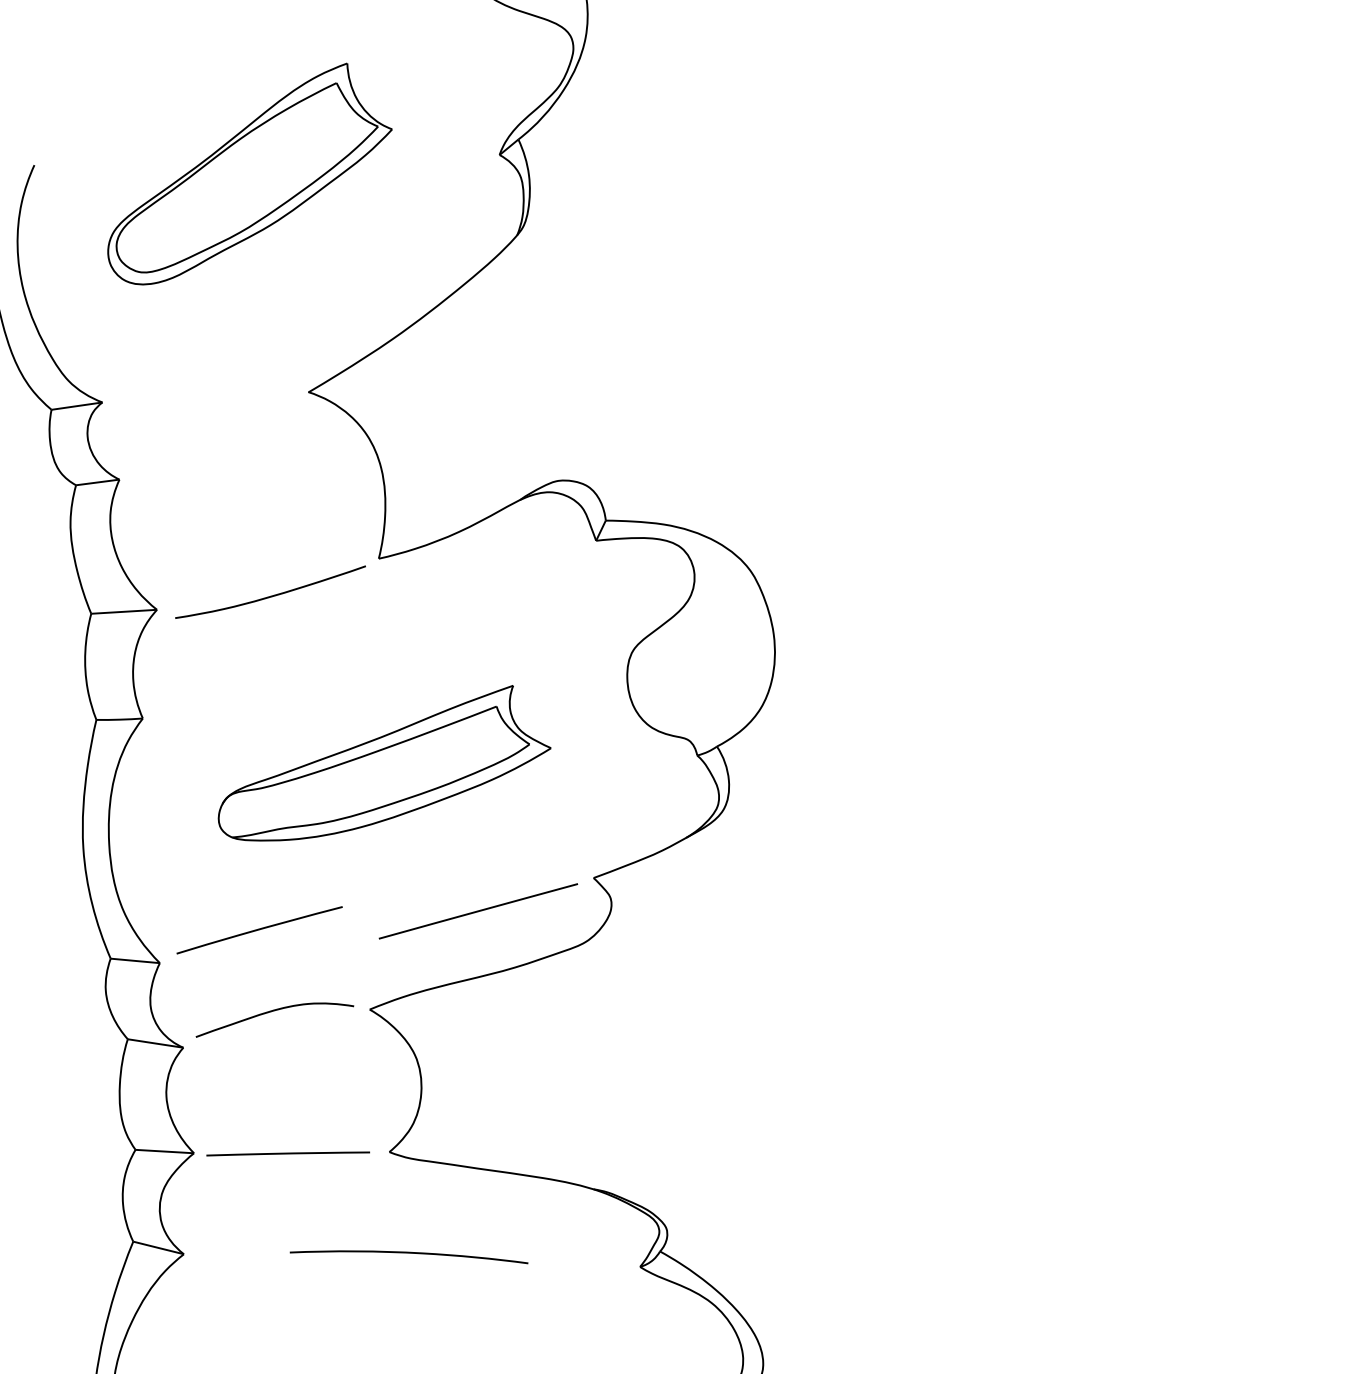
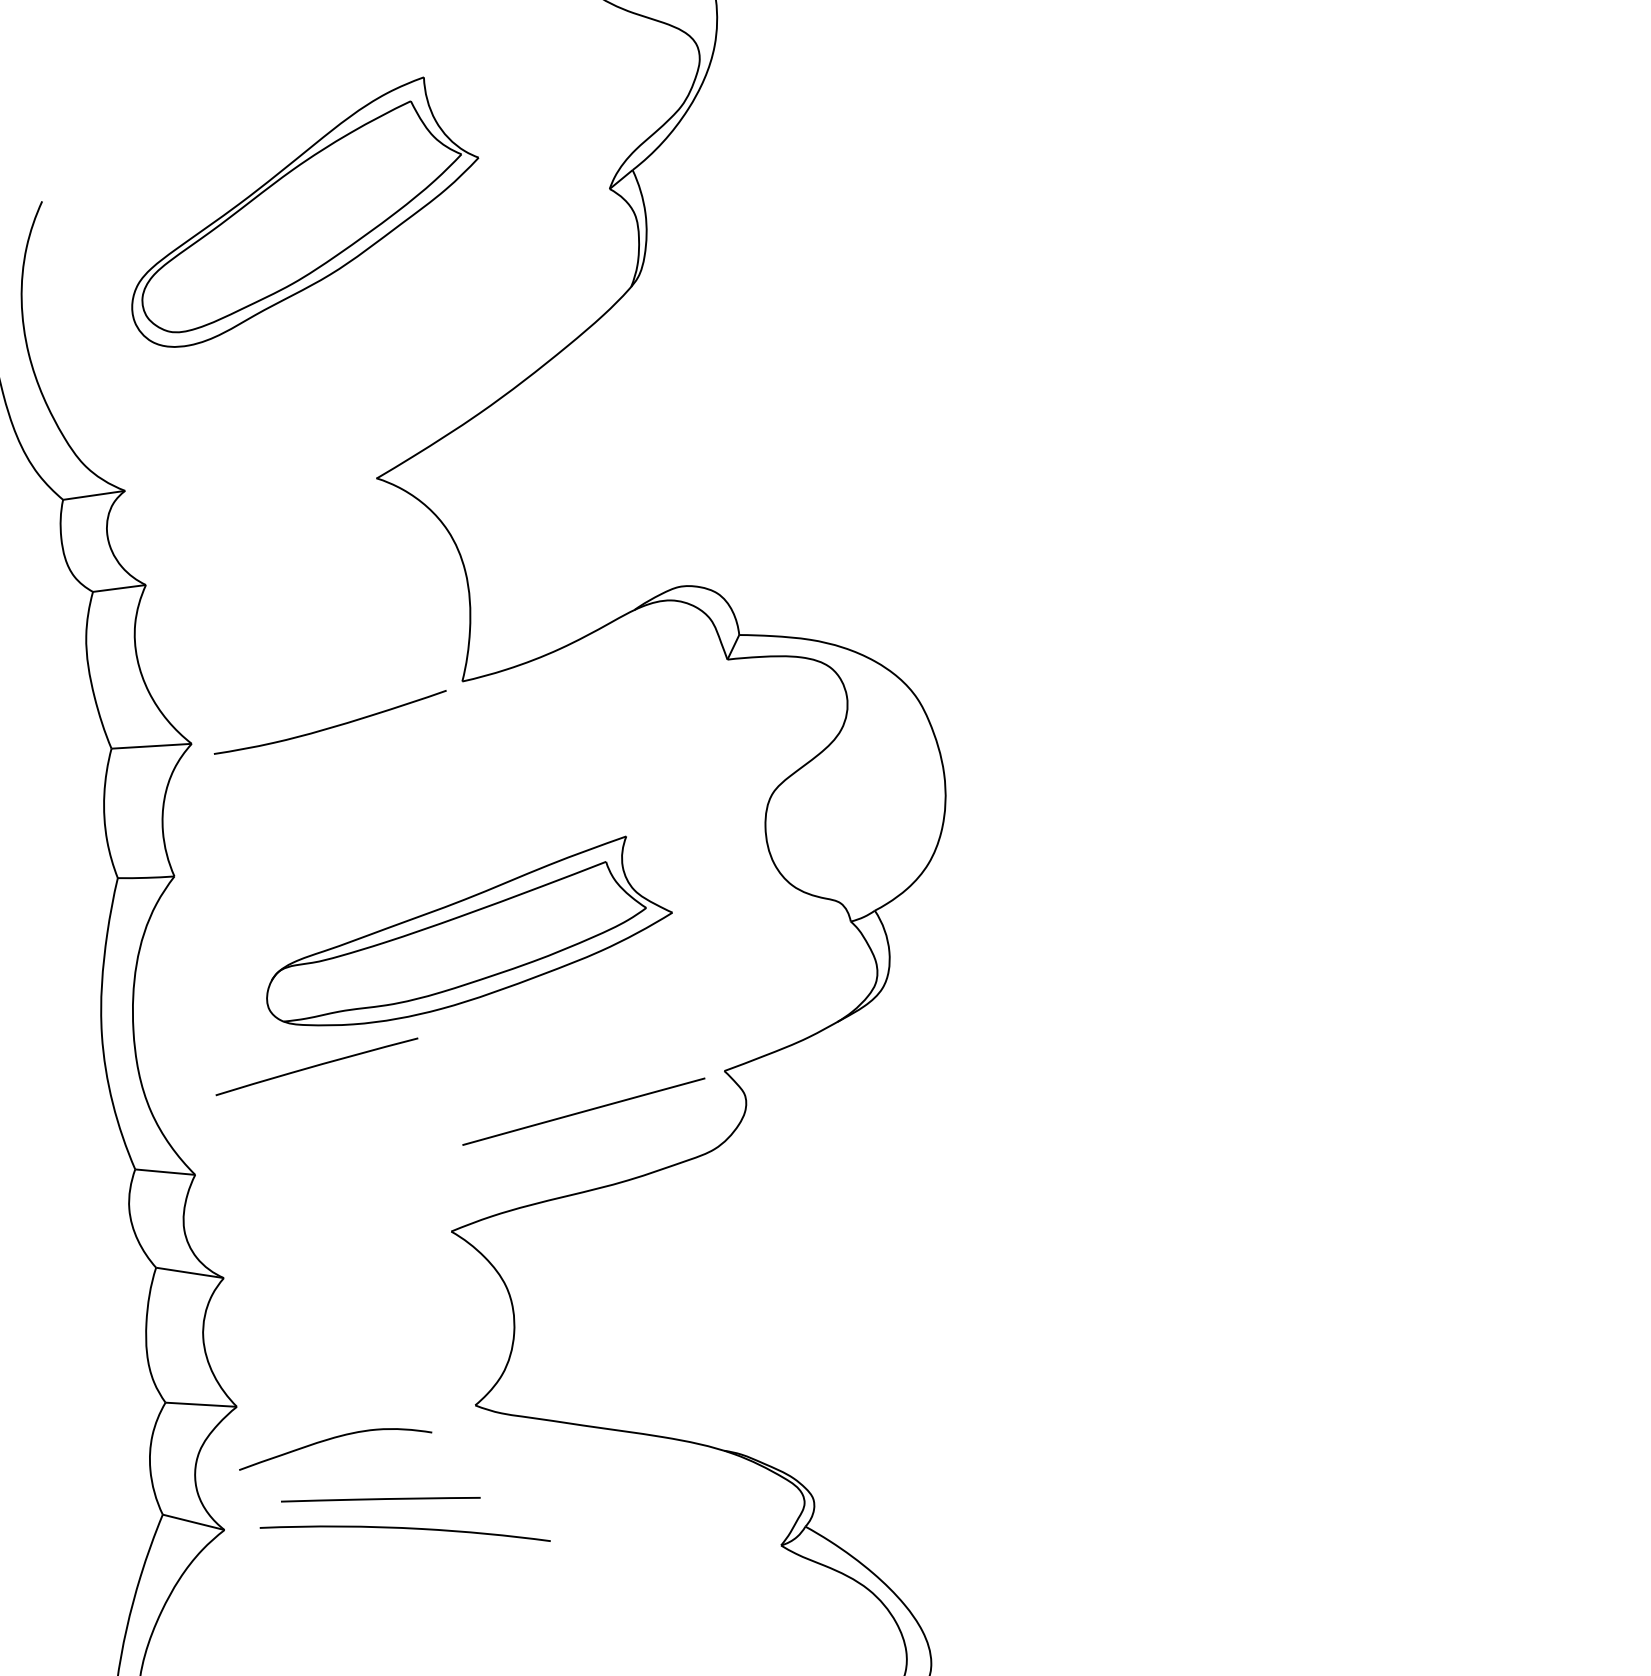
curve: (259, 930) -> (316, 1066), moved
curve: (272, 1012) -> (332, 1439), moved
line: (287, 1153) -> (380, 1499), moved
curve: (410, 1253) -> (406, 1529), moved

